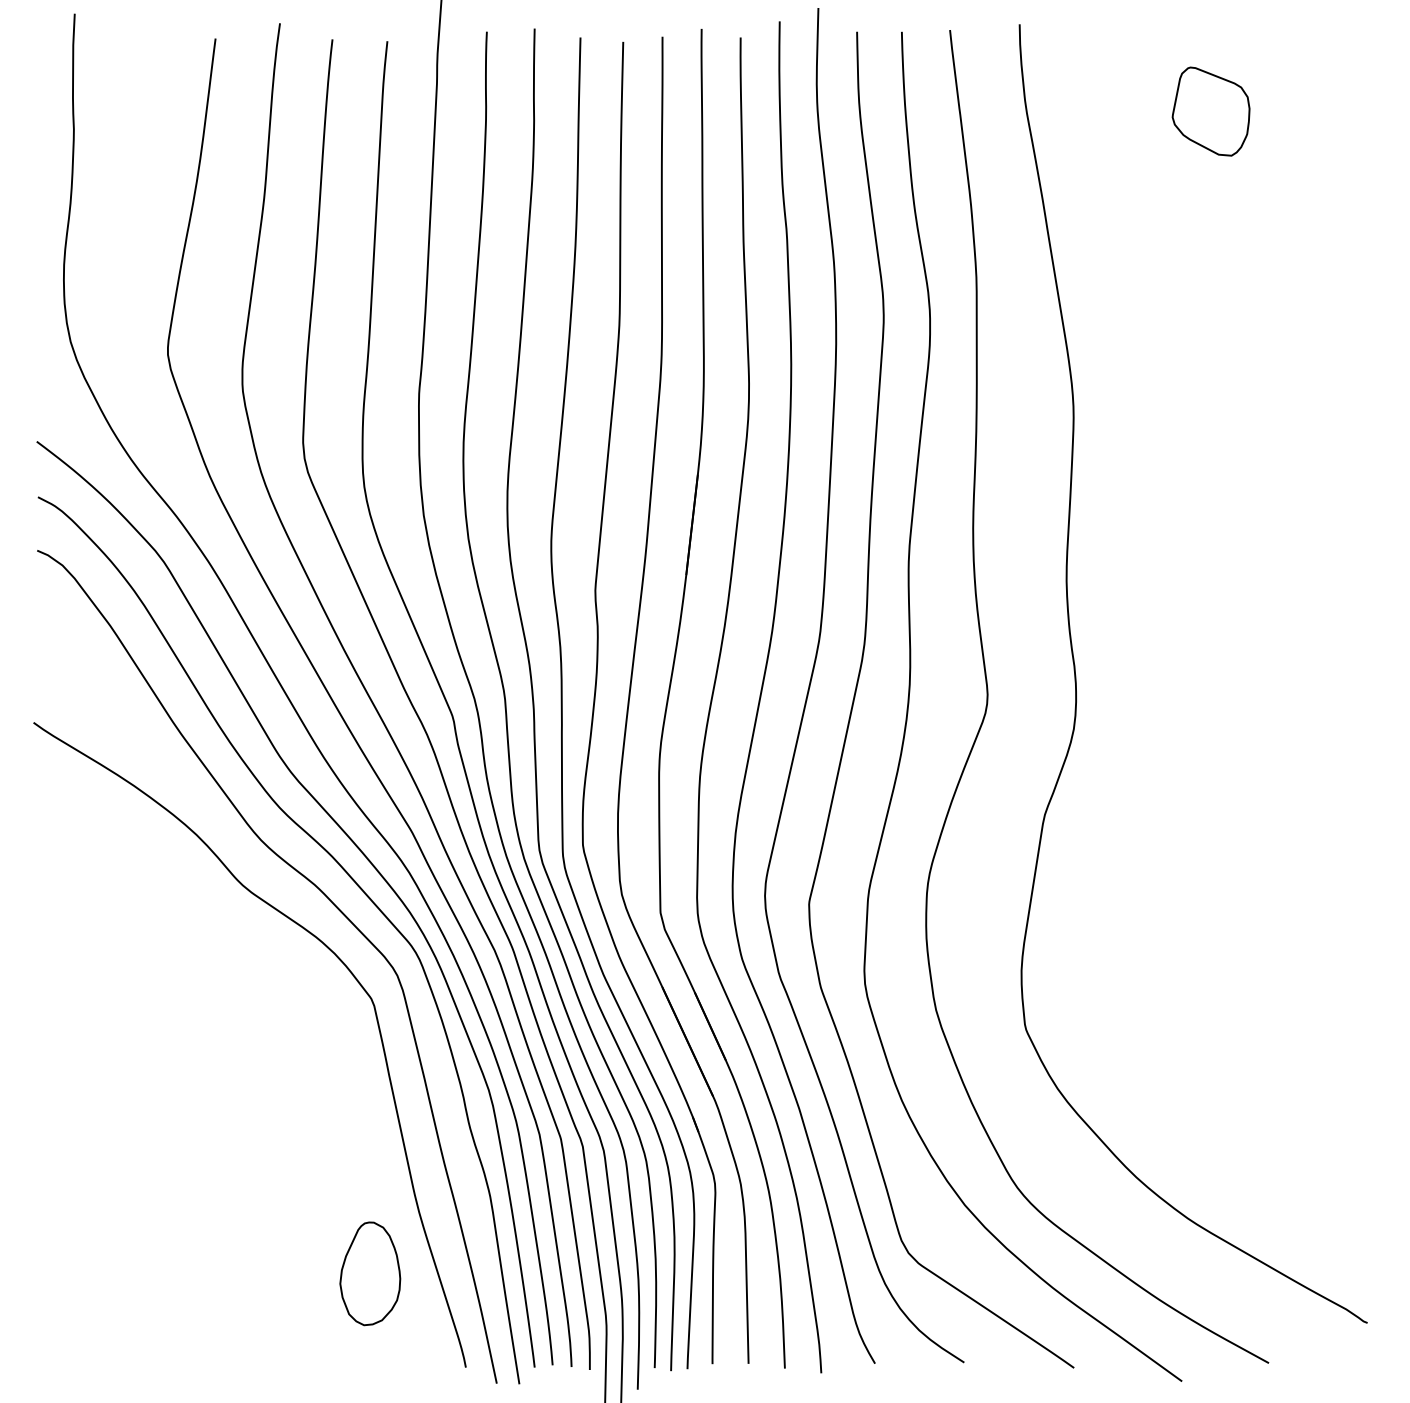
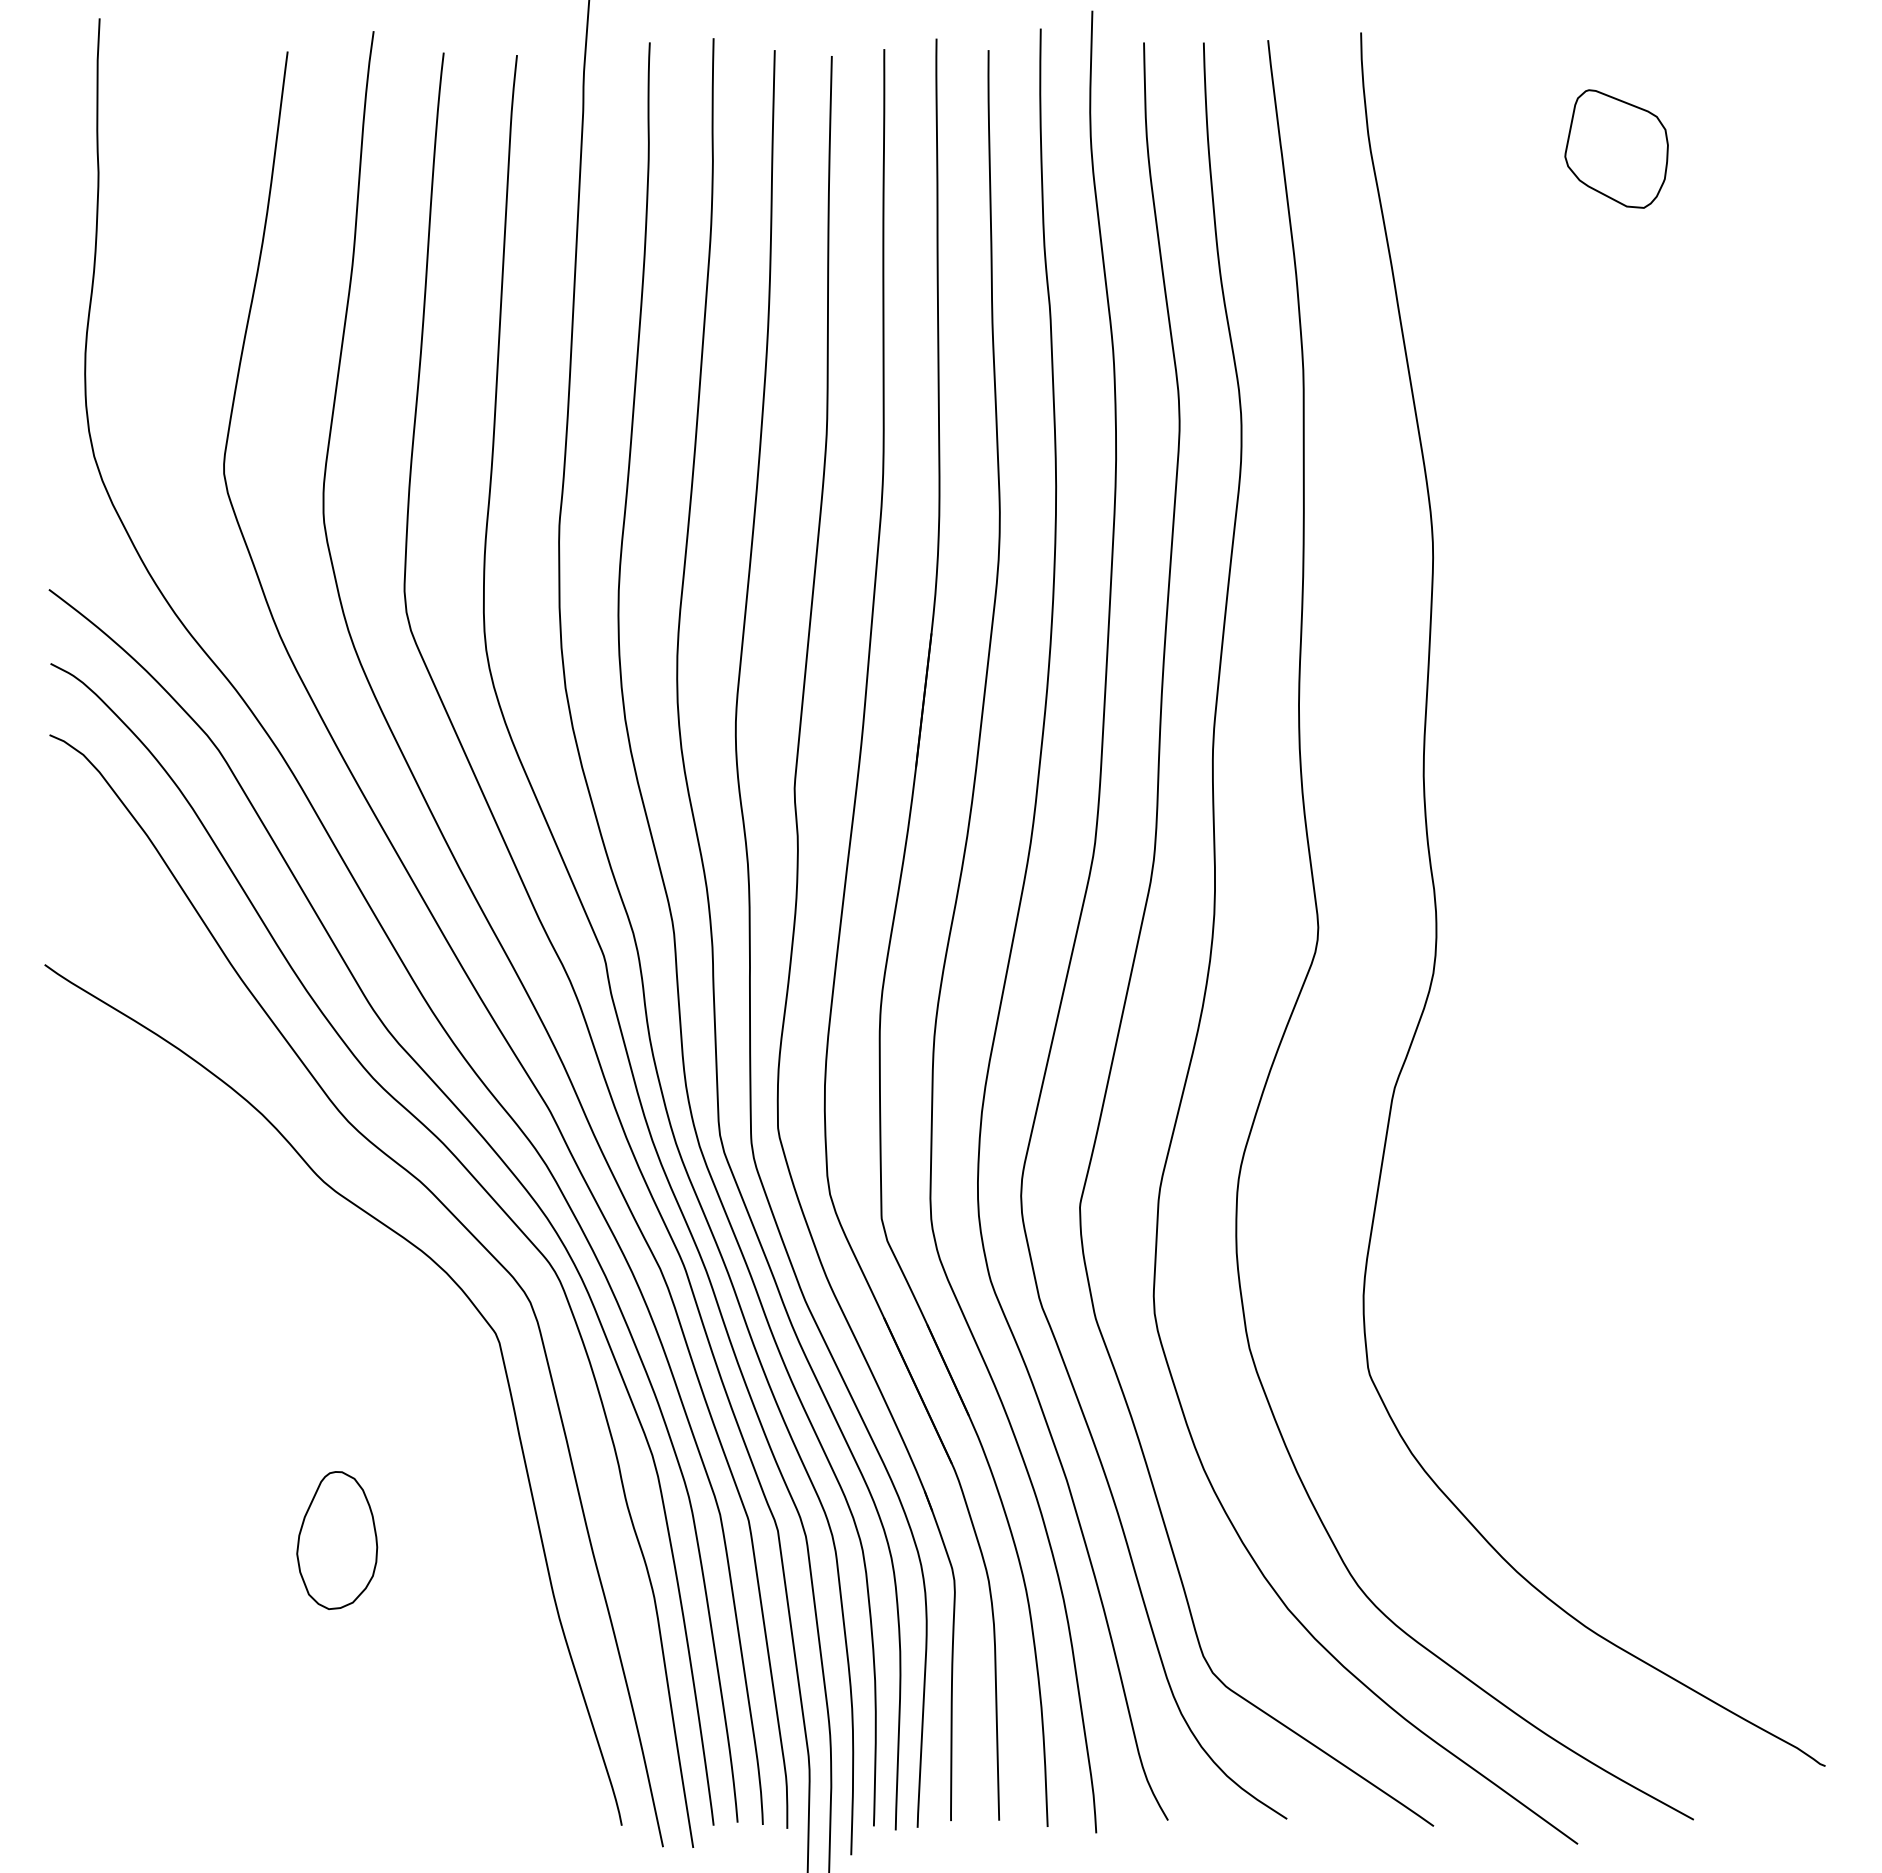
part: (370, 1273) -> (337, 1540), moved

